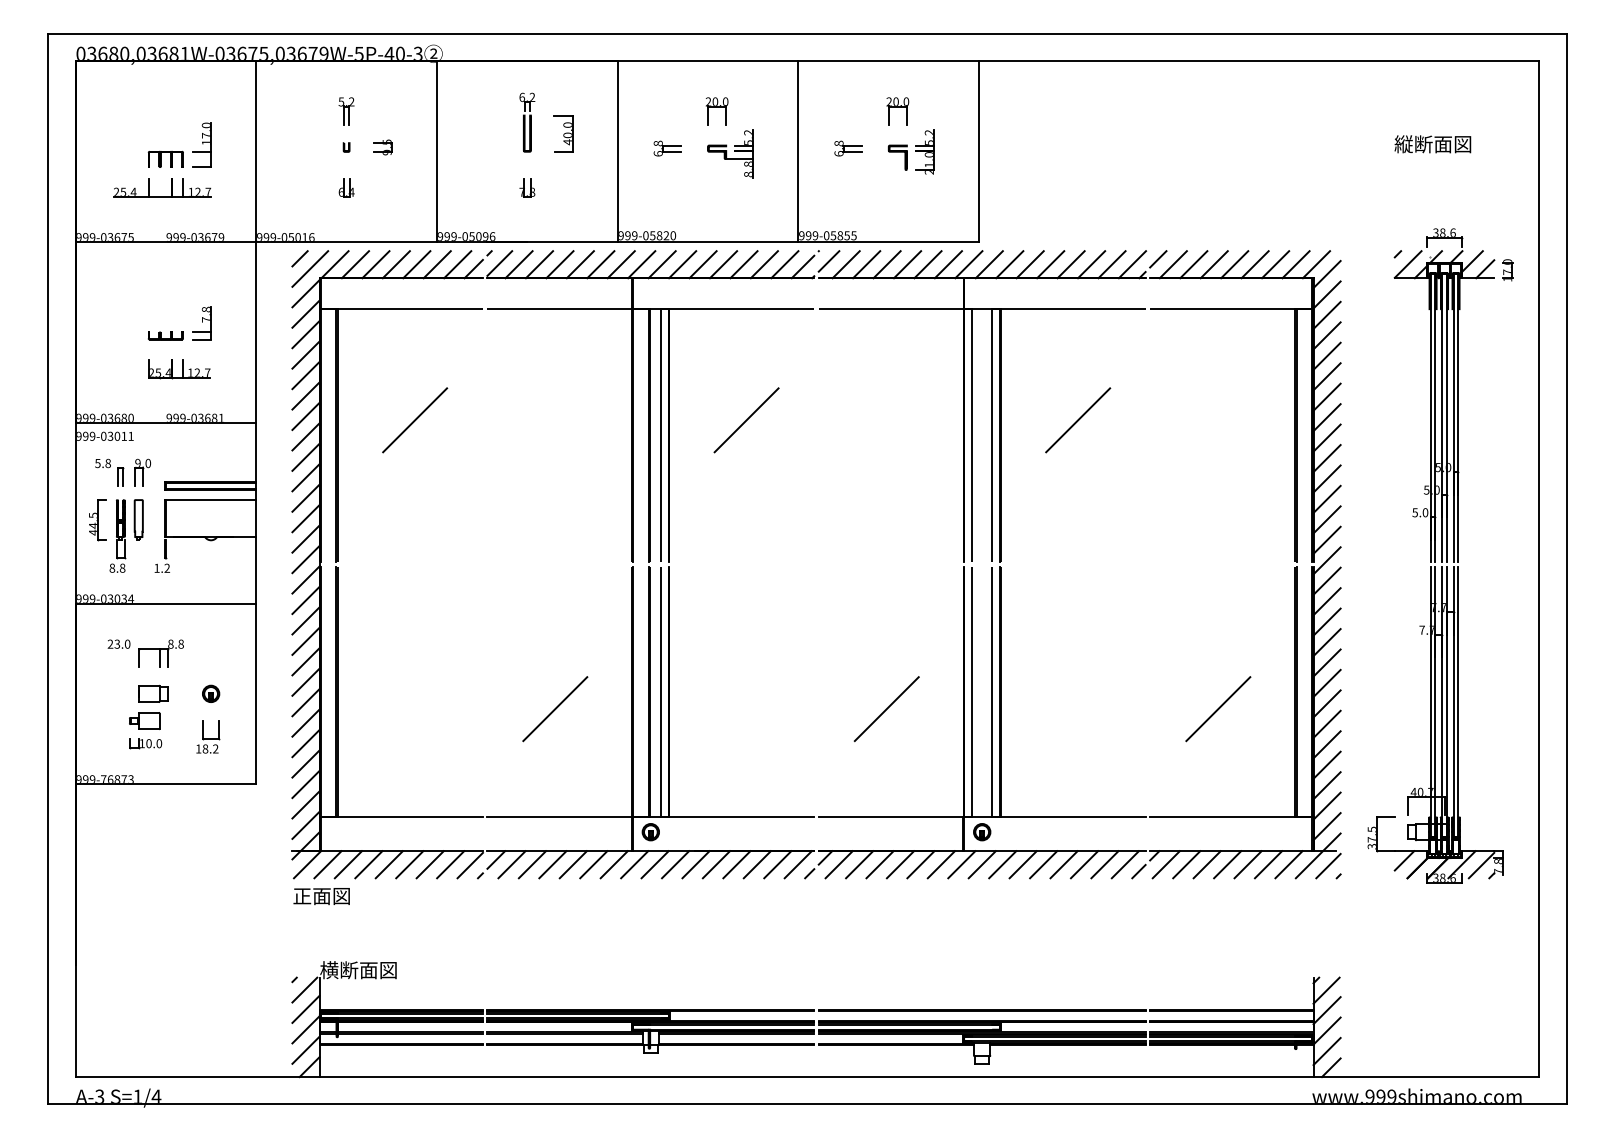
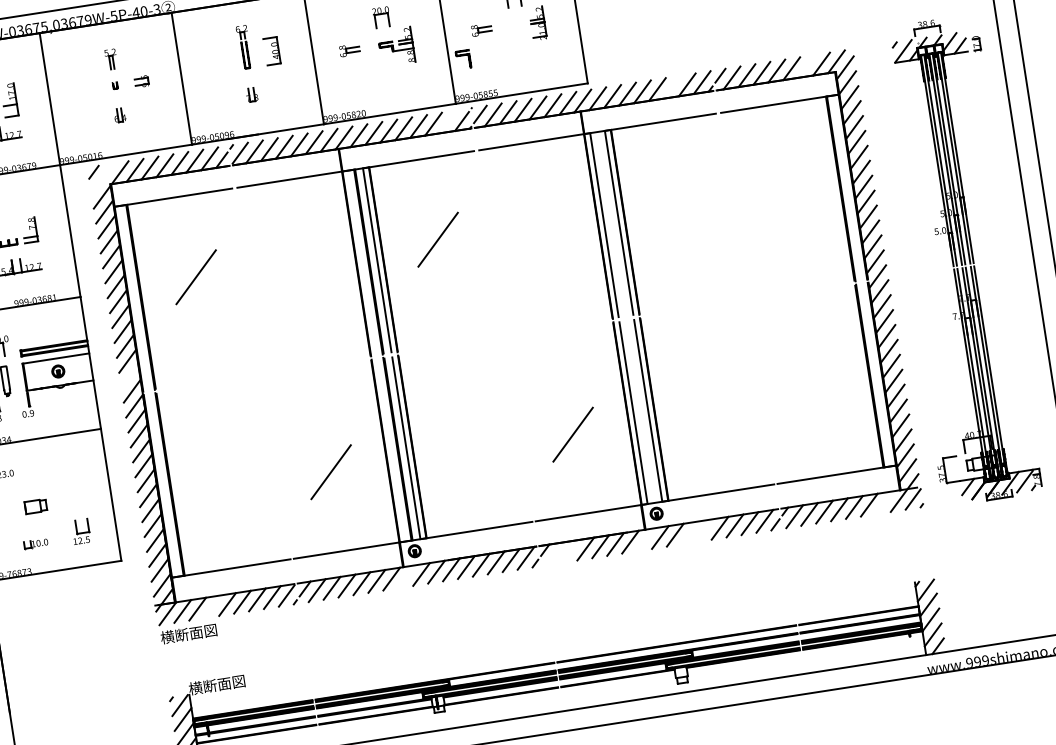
part: (897, 157) -> (463, 59), moved
line: (784, 264) -> (448, 121), removed
line: (1091, 264) -> (672, 87), removed
line: (1275, 264) -> (806, 66), removed
line: (310, 268) -> (102, 178), removed
line: (1078, 420) -> (680, 202), removed
line: (305, 538) -> (129, 375), removed
text: (162, 567) -> (28, 413), 1.2 -> 0.9
part: (160, 653) -> (36, 476), removed
part: (211, 693) -> (58, 371), moved
line: (1218, 709) -> (815, 397), removed
part: (144, 720) -> (32, 526), removed
text: (210, 748) -> (83, 539), 18.2 -> 12.5
line: (368, 864) -> (212, 606), removed
line: (634, 864) -> (406, 576), removed
line: (838, 864) -> (555, 553), removed
line: (859, 864) -> (570, 551), removed
line: (961, 864) -> (645, 539), removed
line: (1022, 864) -> (689, 532), removed
line: (1043, 864) -> (705, 530), removed
line: (1288, 864) -> (883, 502), removed
text: (331, 896) -> (188, 634), 正面図 -> 横断面図

